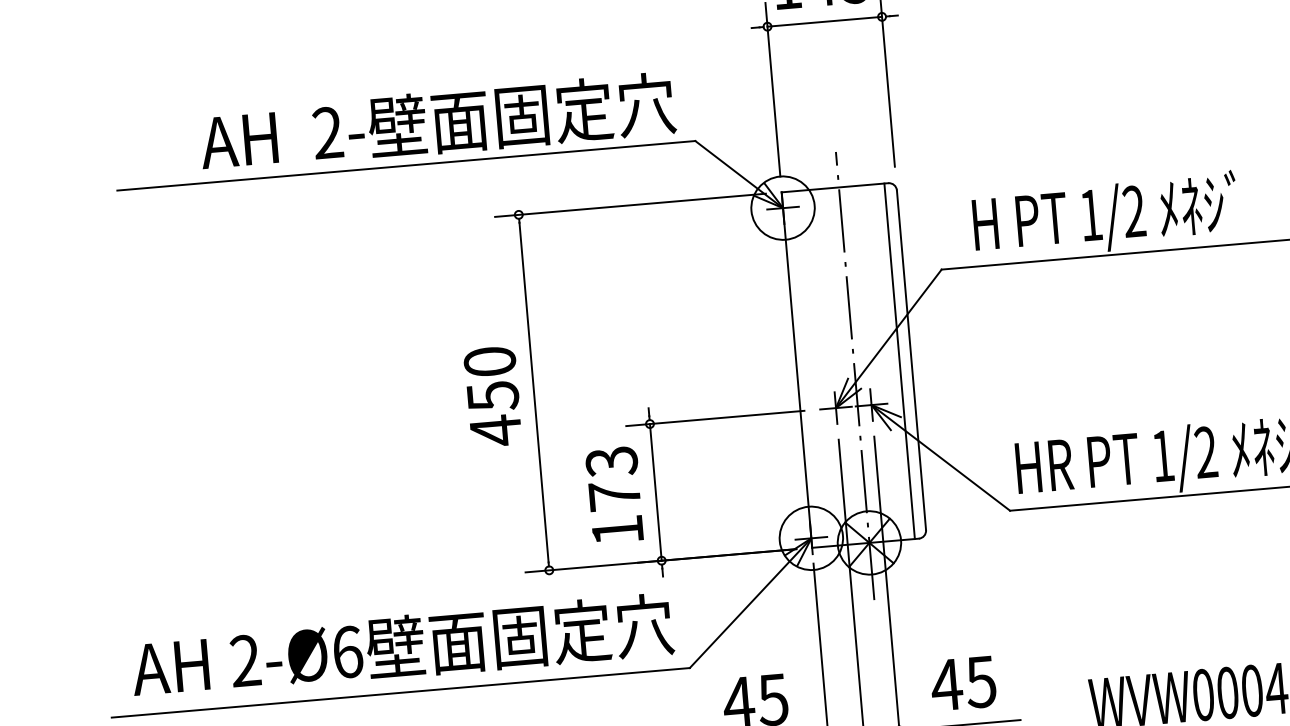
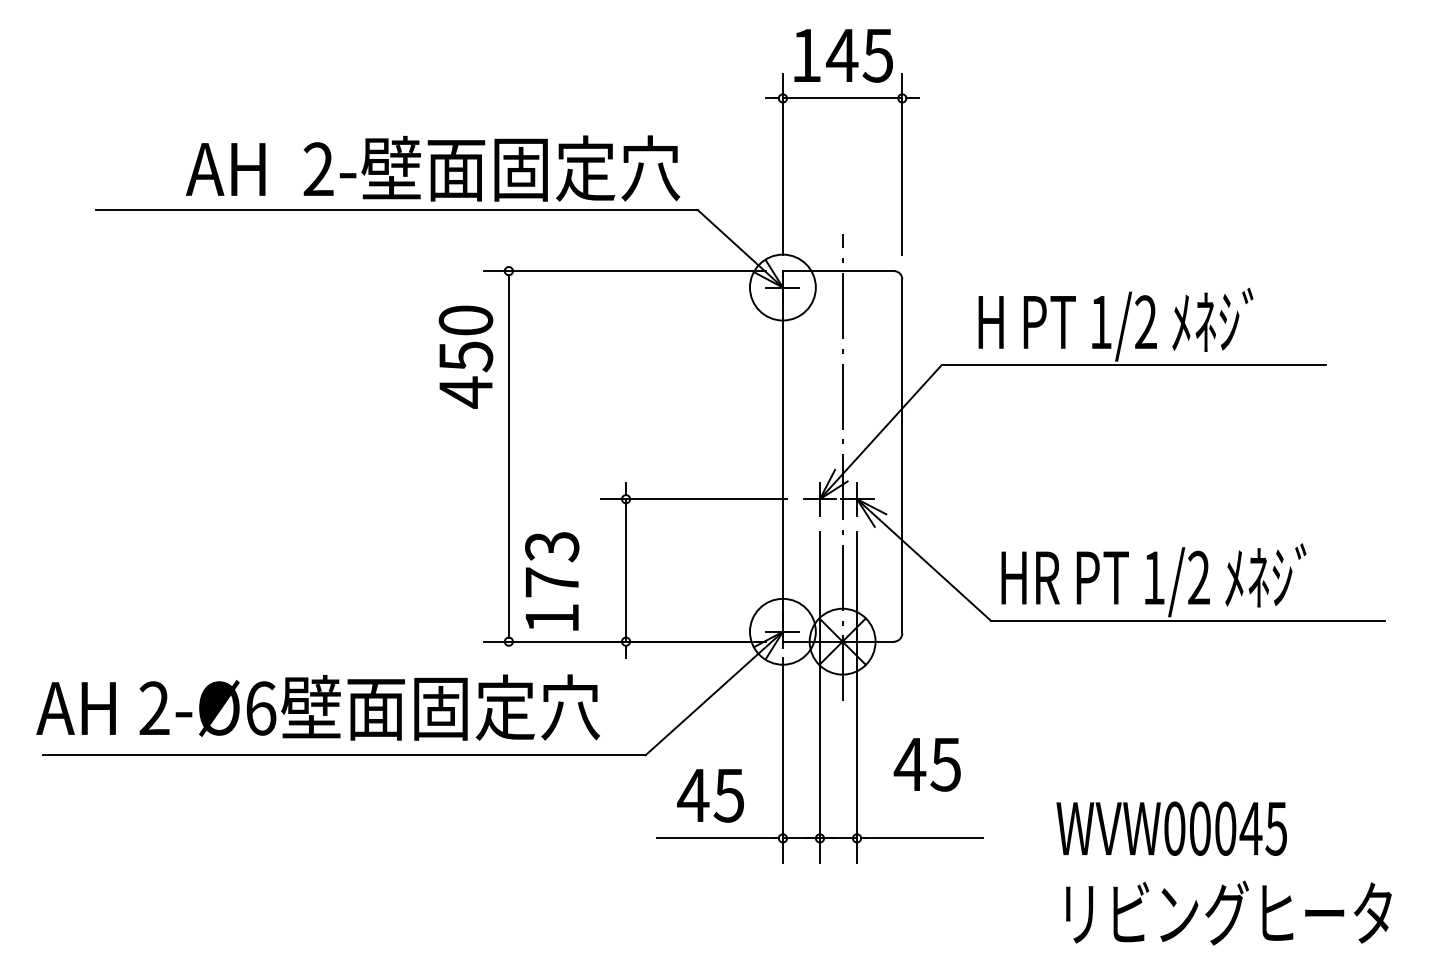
line: (899, 361) -> (889, 456), removed
text: (492, 396) -> (465, 356), moved
text: (614, 494) -> (552, 581), moved
text: (401, 646) -> (317, 707), moved
text: (962, 683) -> (926, 764), moved

